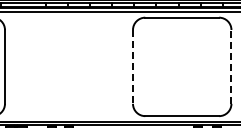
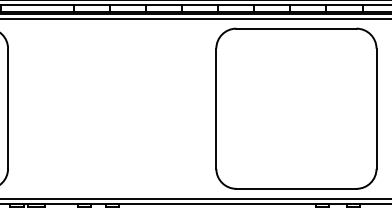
line: (132, 66) -> (215, 108), dashed -> solid
line: (231, 66) -> (376, 108), dashed -> solid

